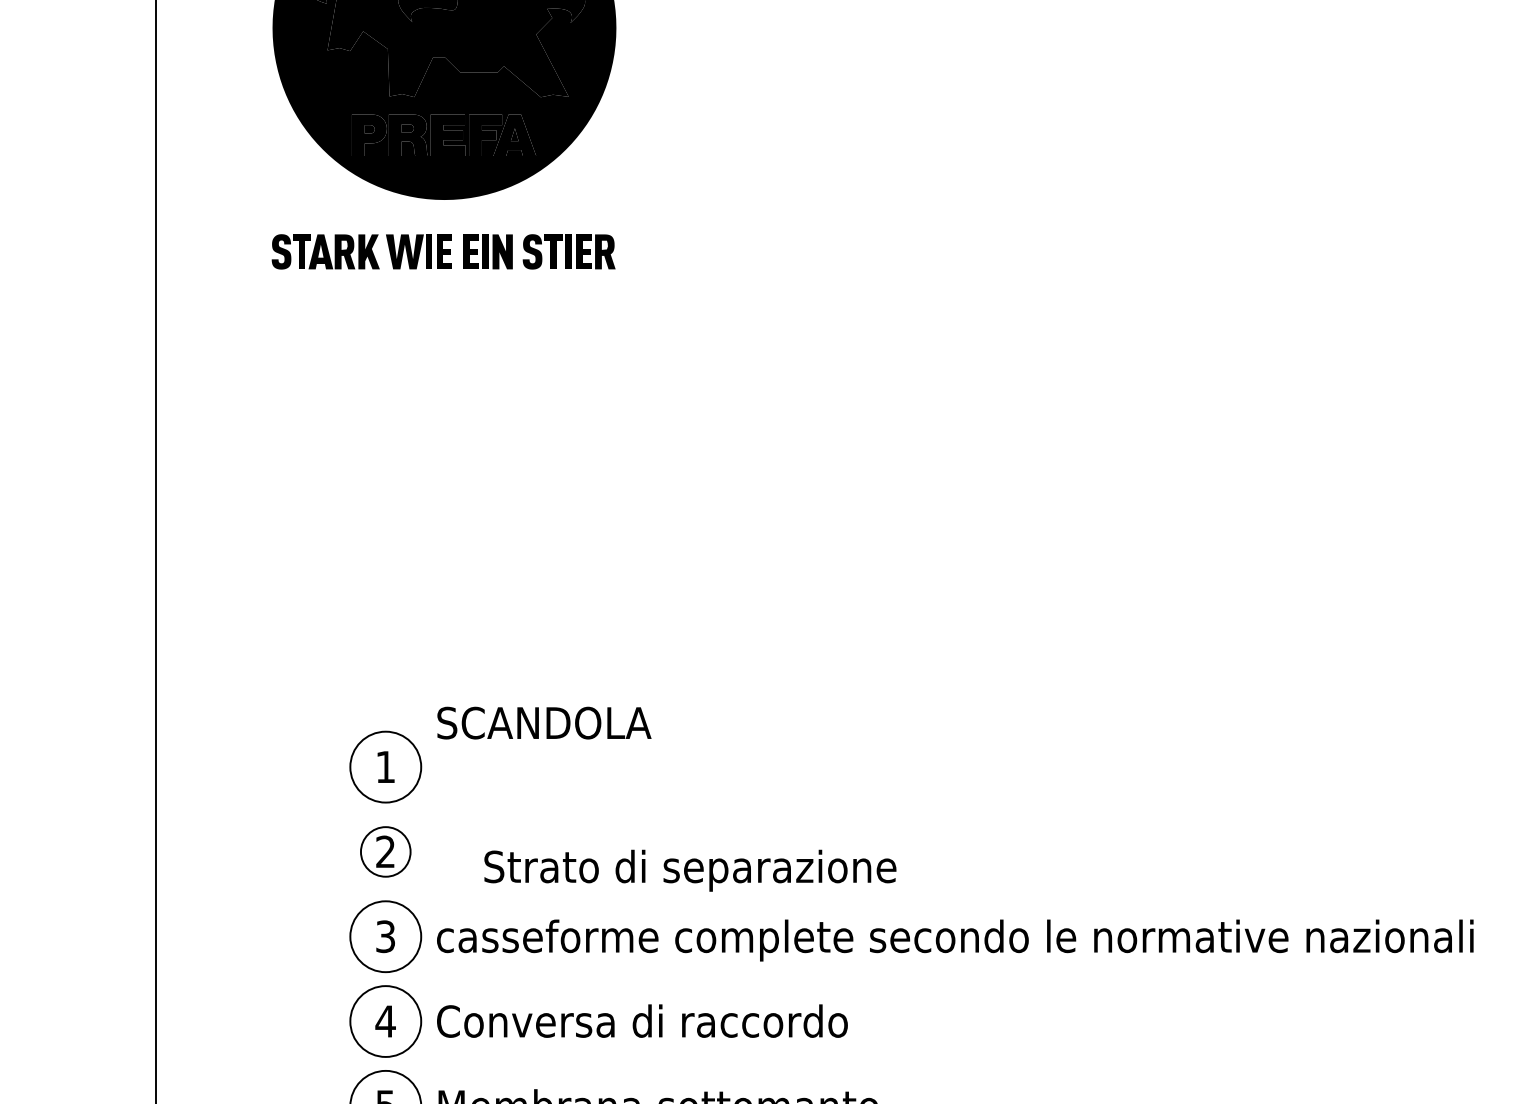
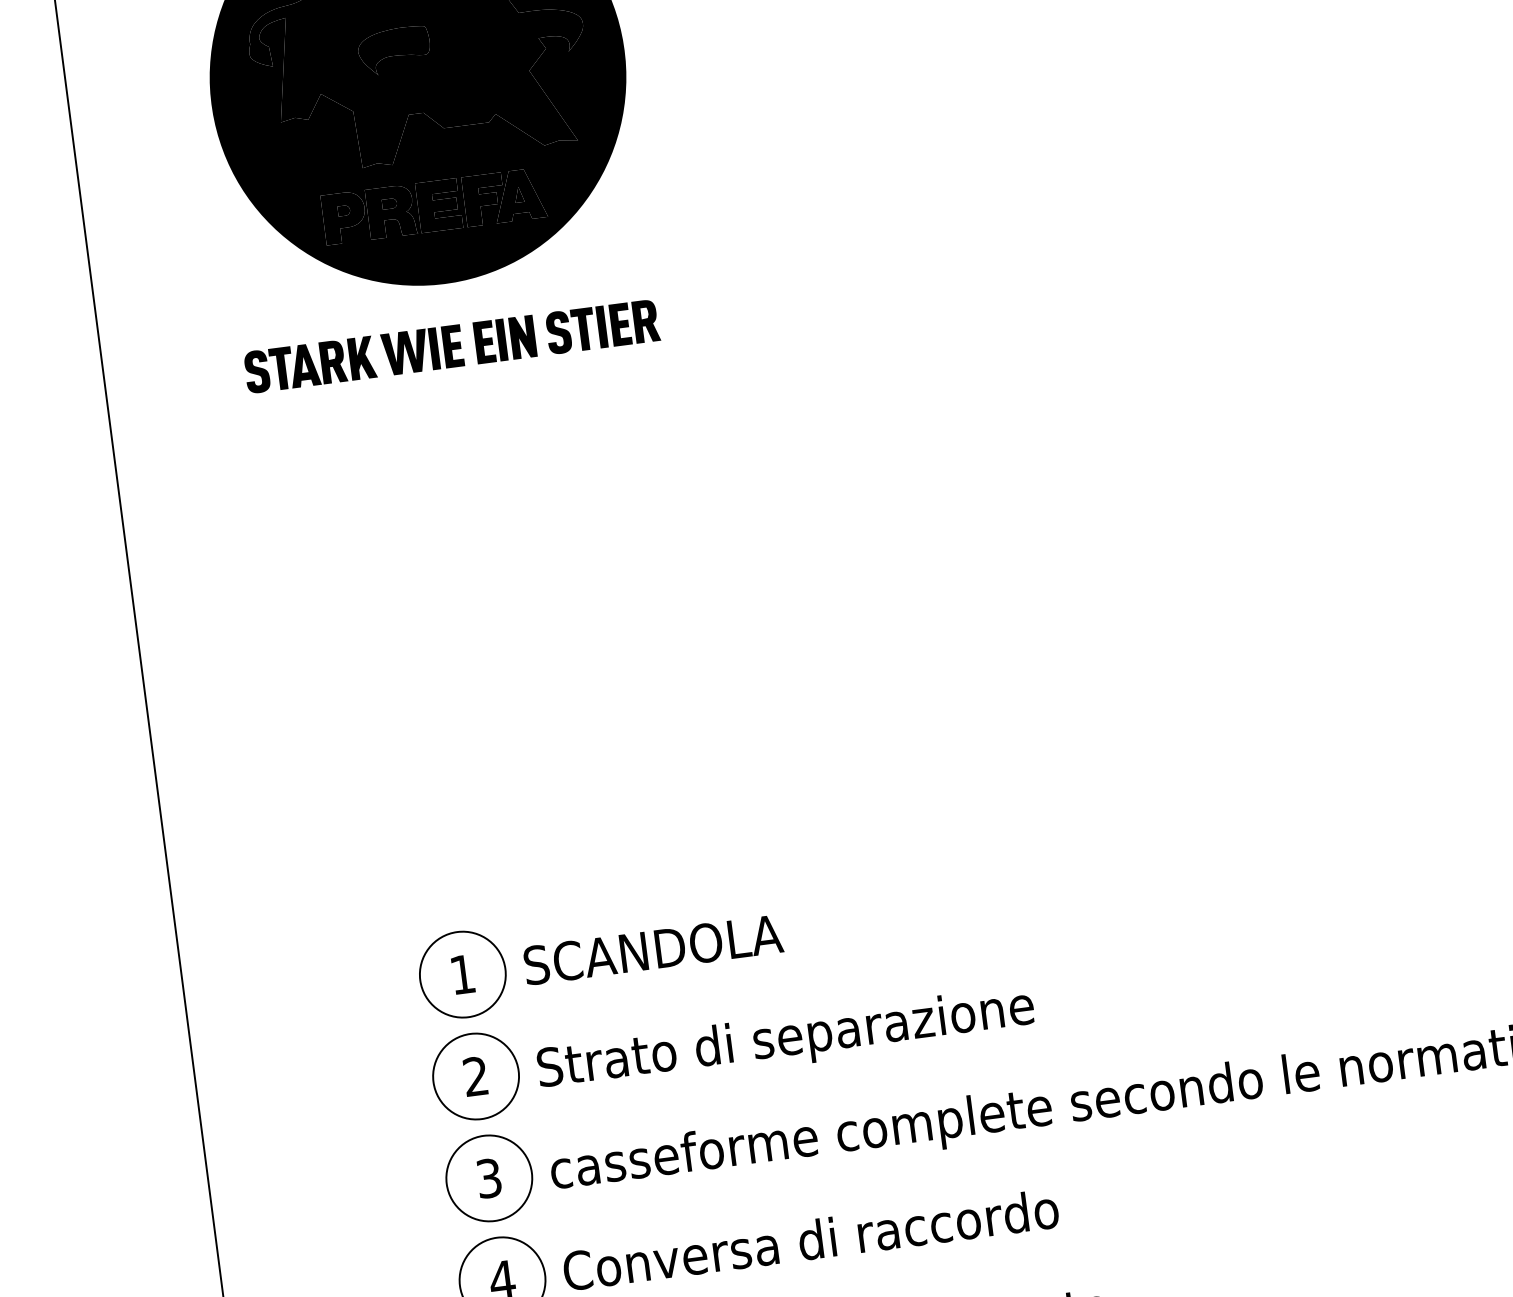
text: (544, 722) -> (653, 949), moved
circle: (385, 851) -> (475, 1076), size x1.43
text: (690, 870) -> (786, 1040), moved

